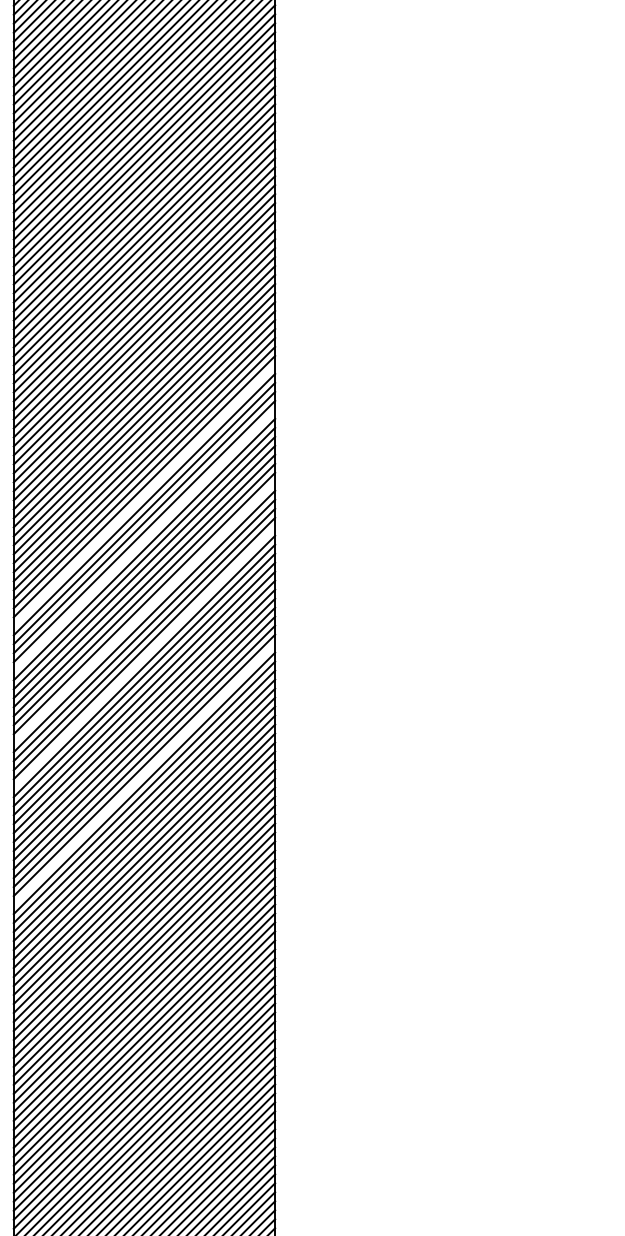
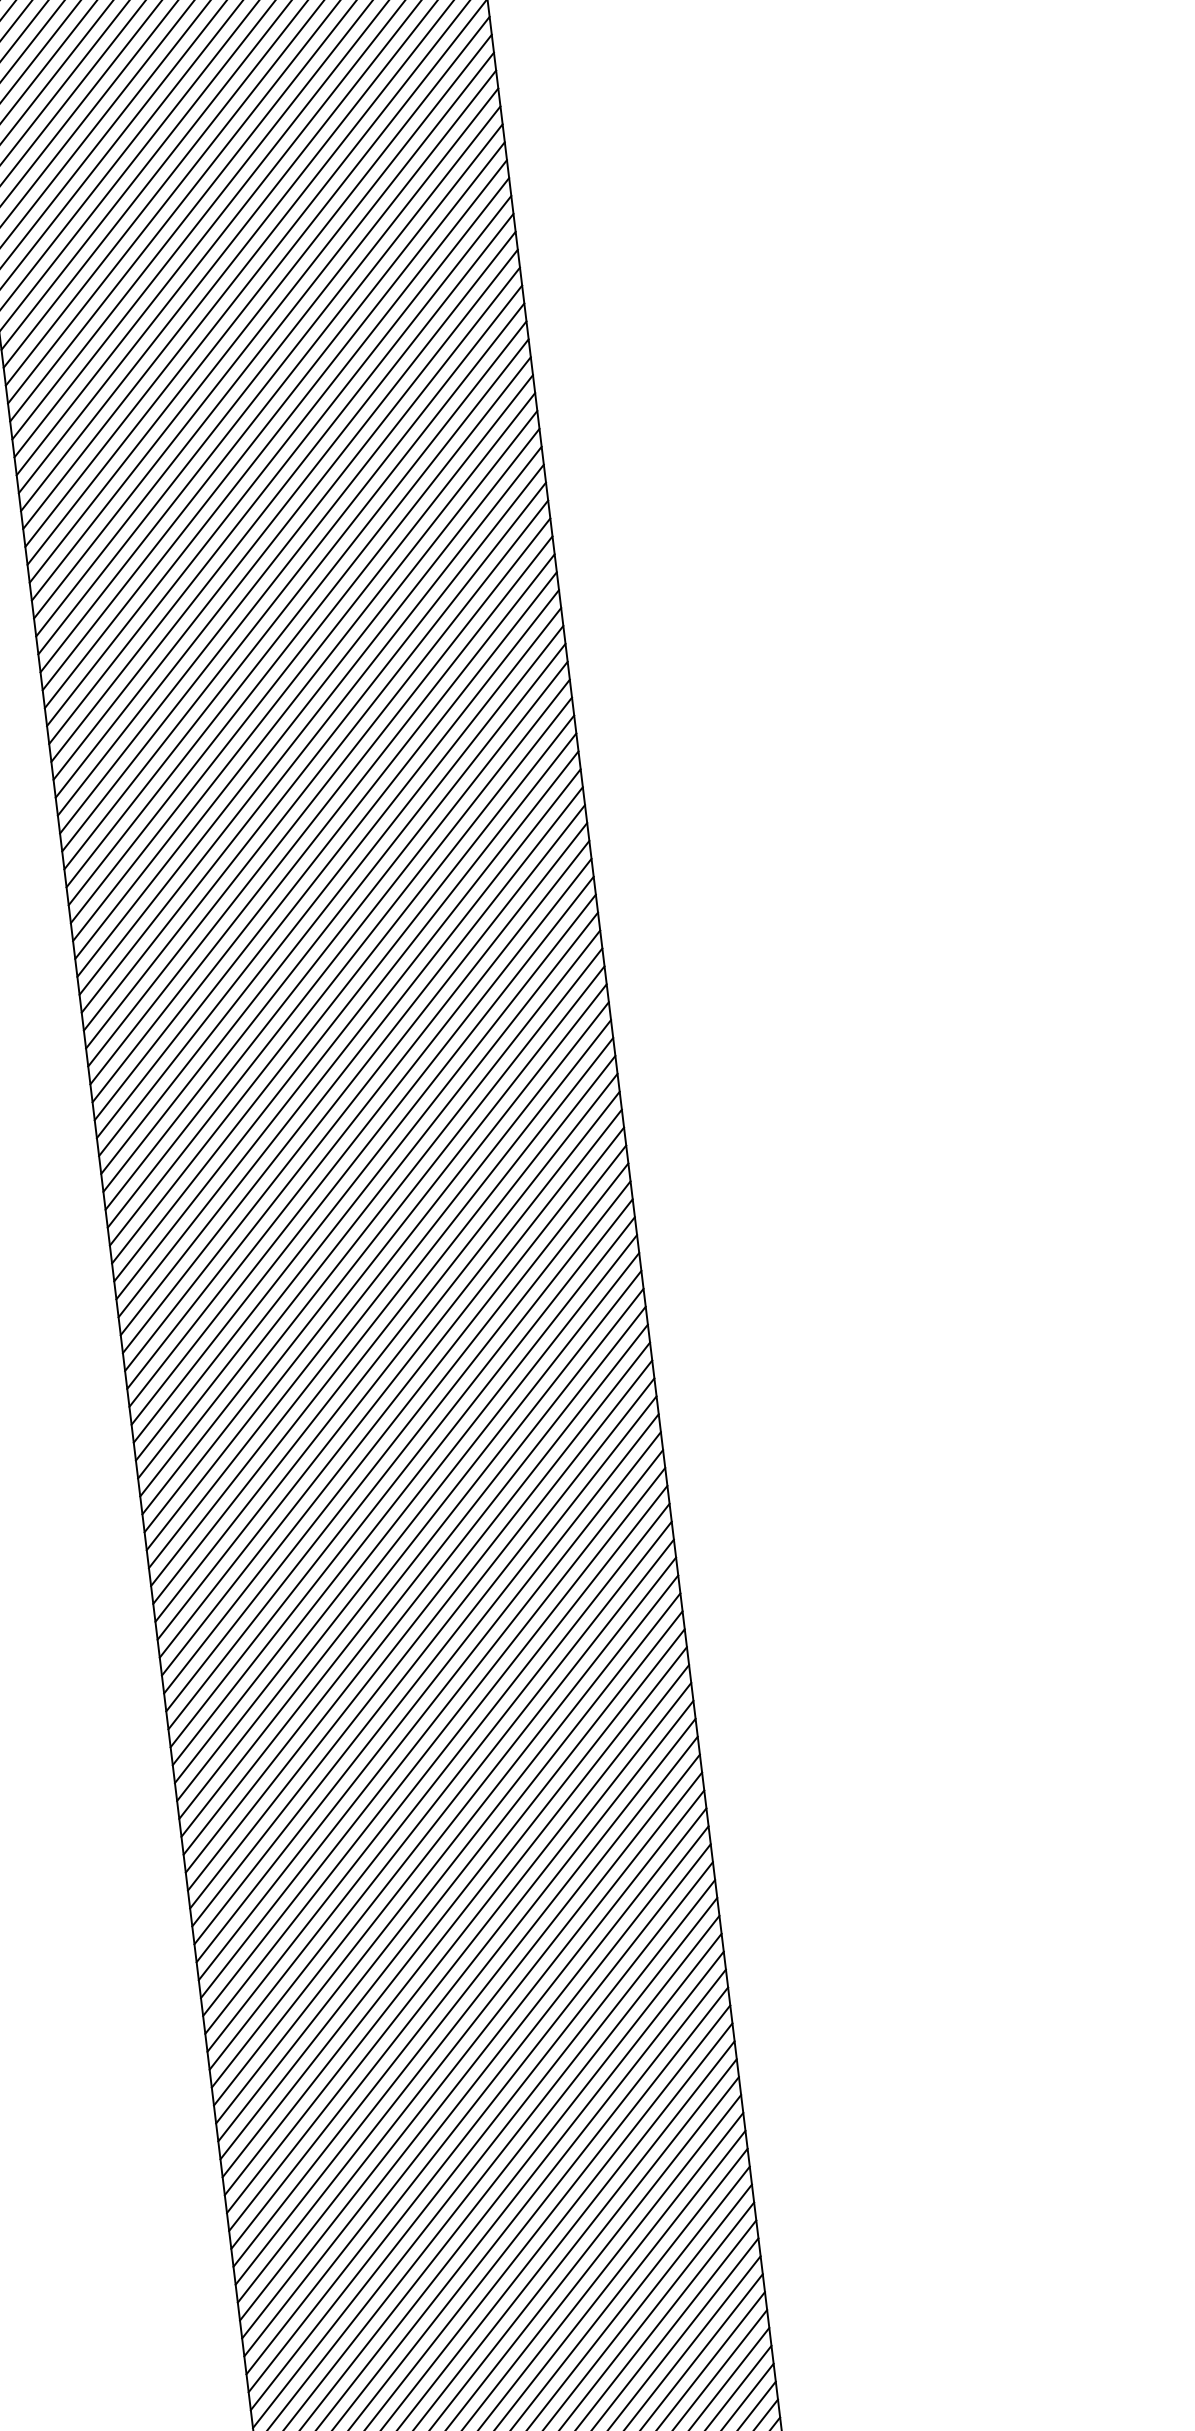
line: (144, 495) -> (364, 1168), added
line: (144, 540) -> (375, 1258), added
line: (144, 612) -> (393, 1401), added
line: (144, 657) -> (403, 1491), added
line: (144, 774) -> (432, 1724), added

